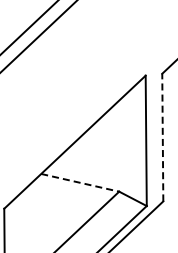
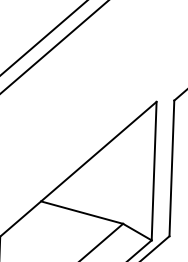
line: (162, 137) -> (171, 168), dashed -> solid
line: (80, 182) -> (82, 212), dashed -> solid

